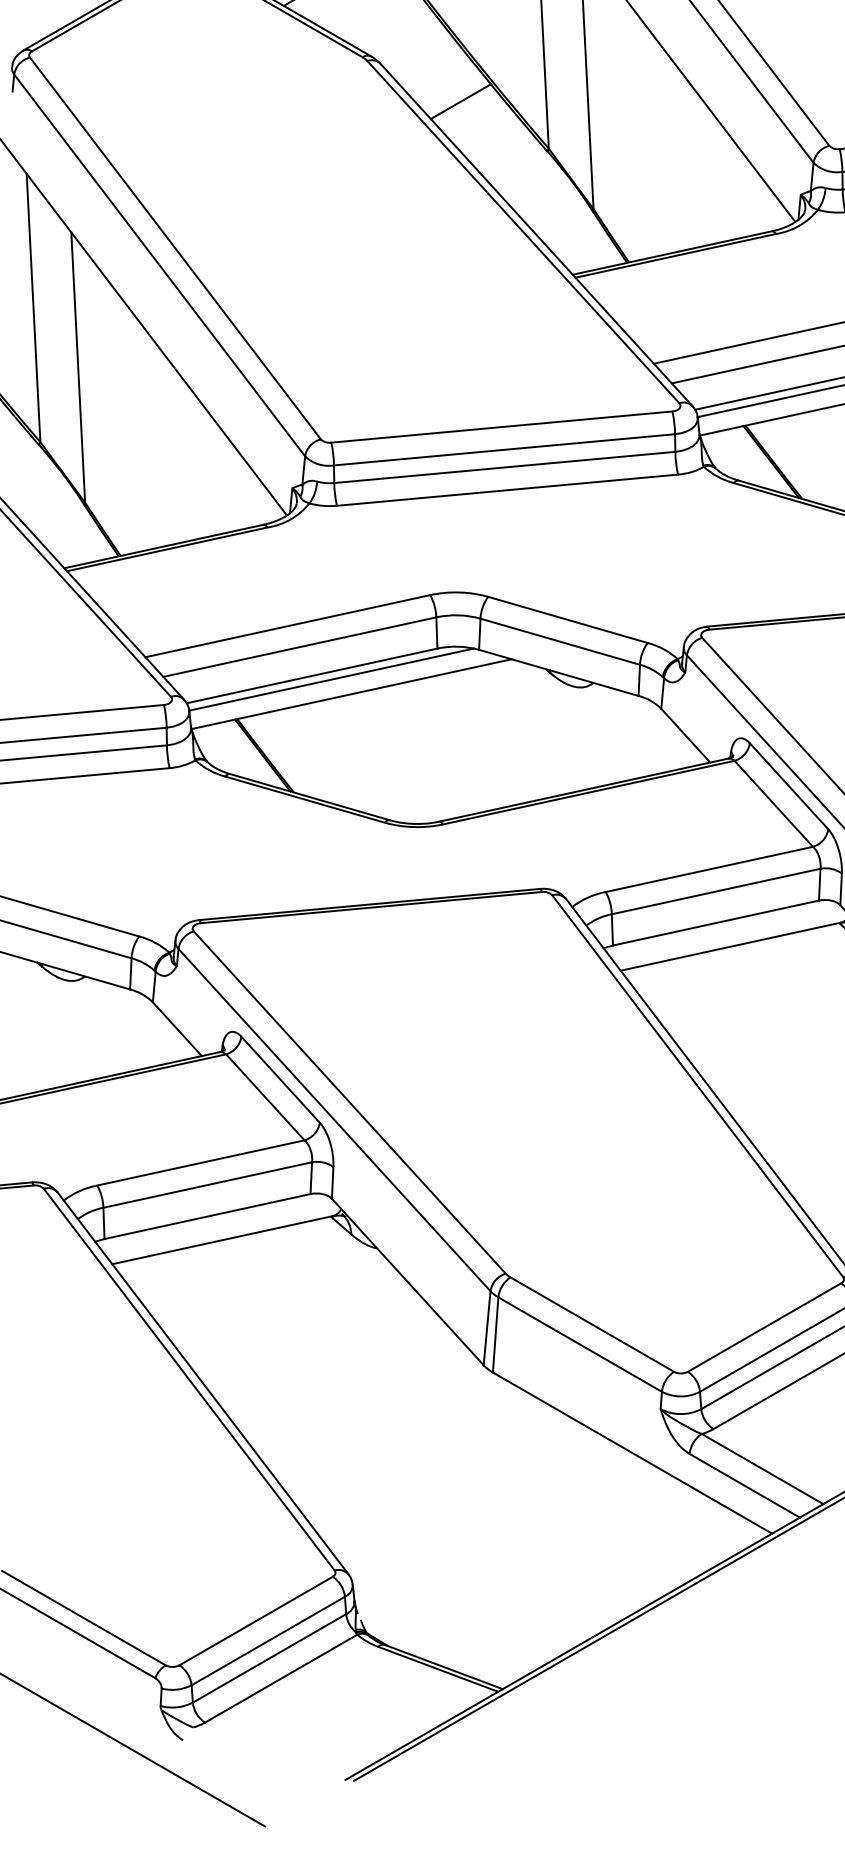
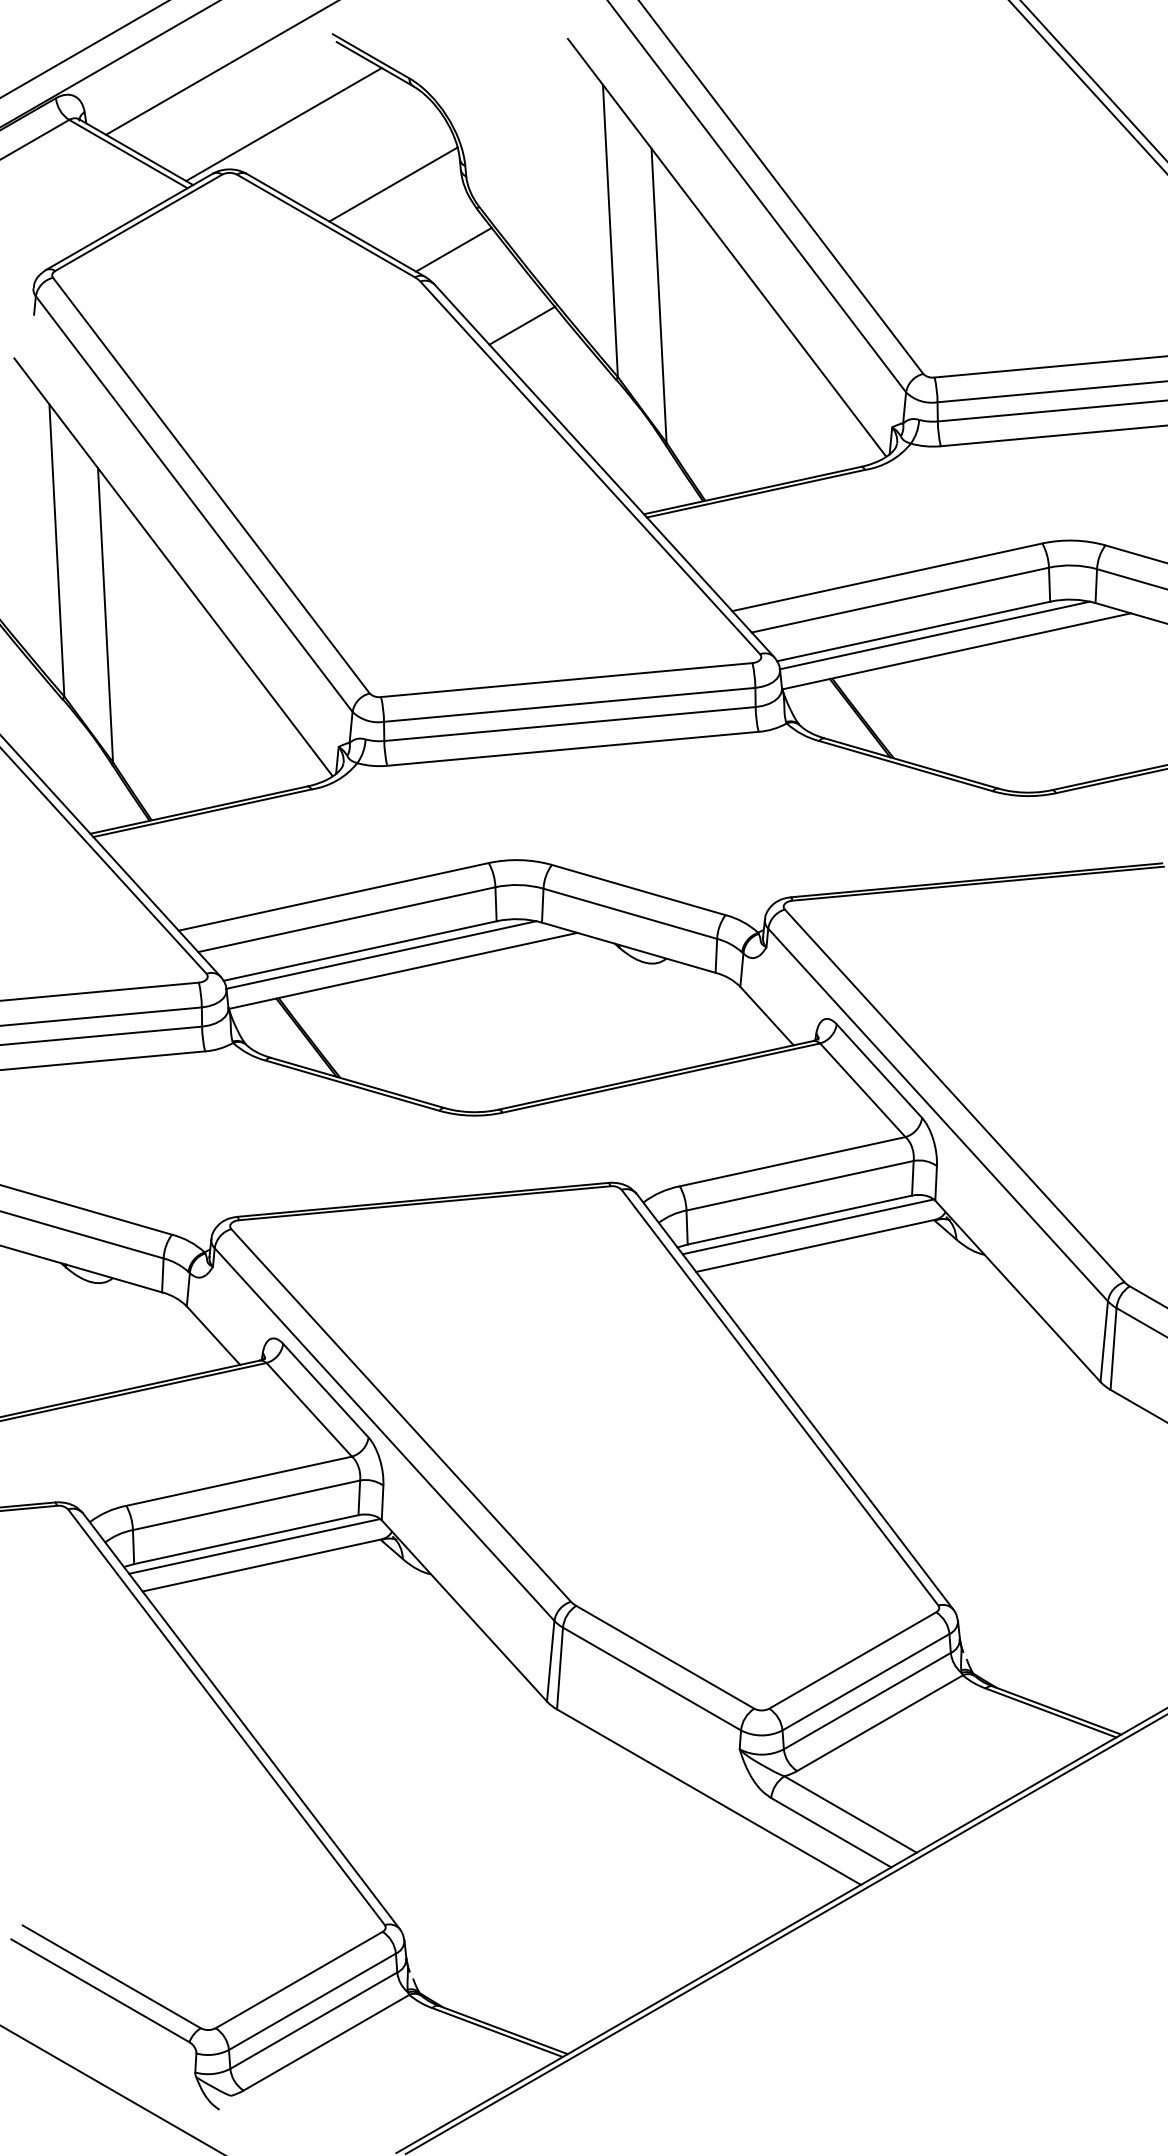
line: (397, 31) -> (453, 249), added
line: (722, 928) -> (807, 1226), added
line: (215, 1222) -> (254, 1546), added

